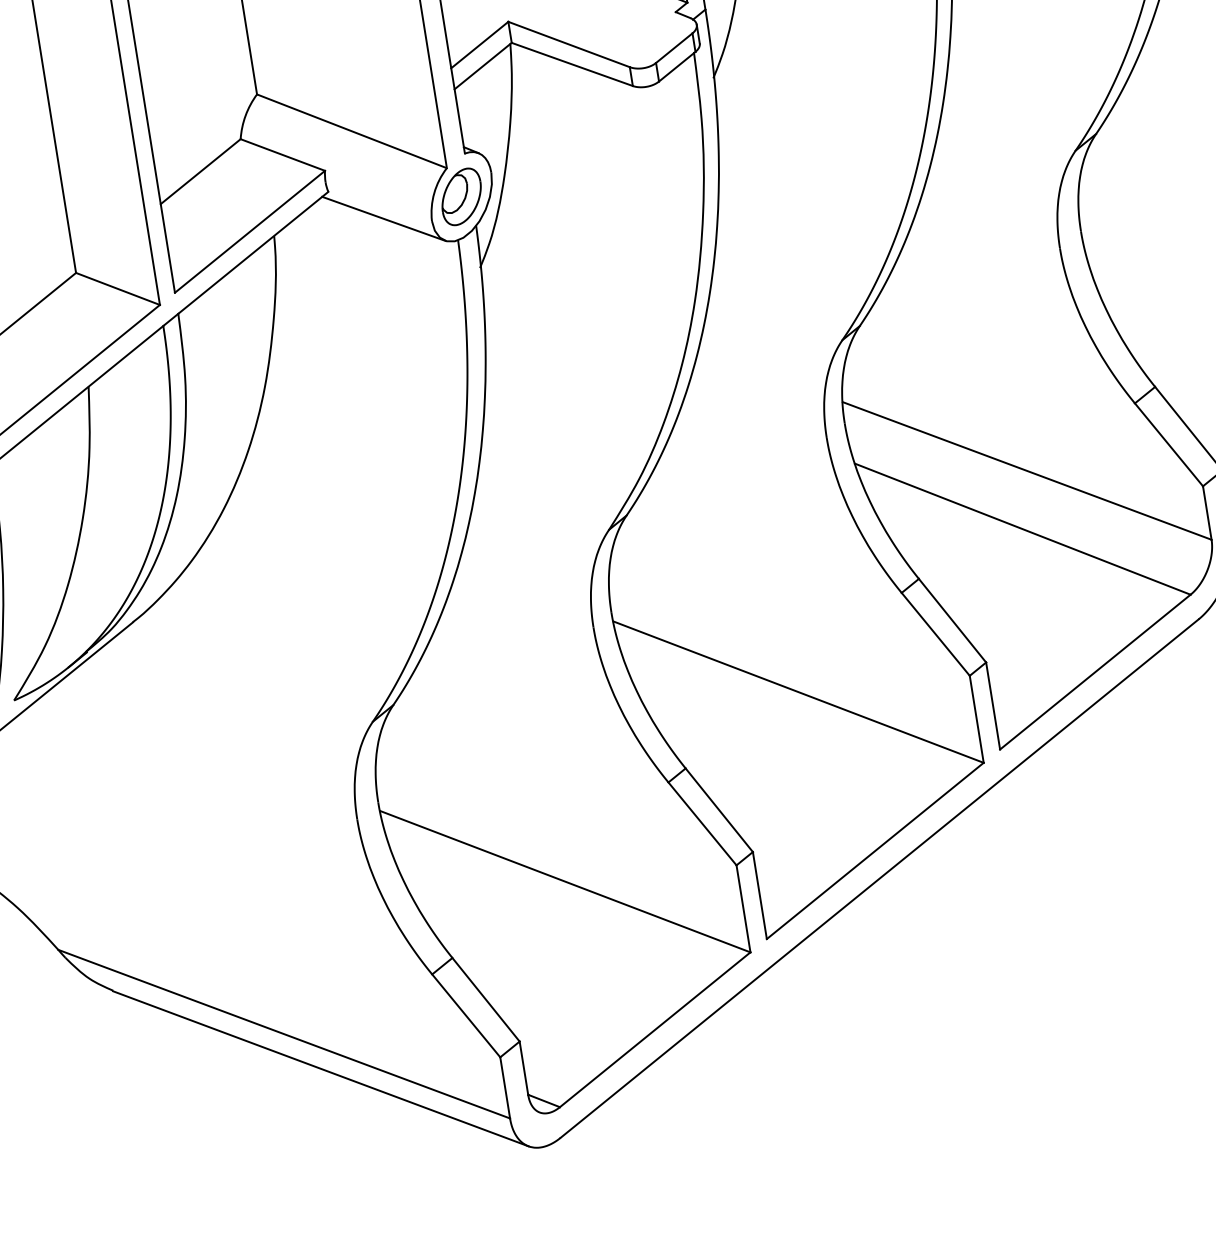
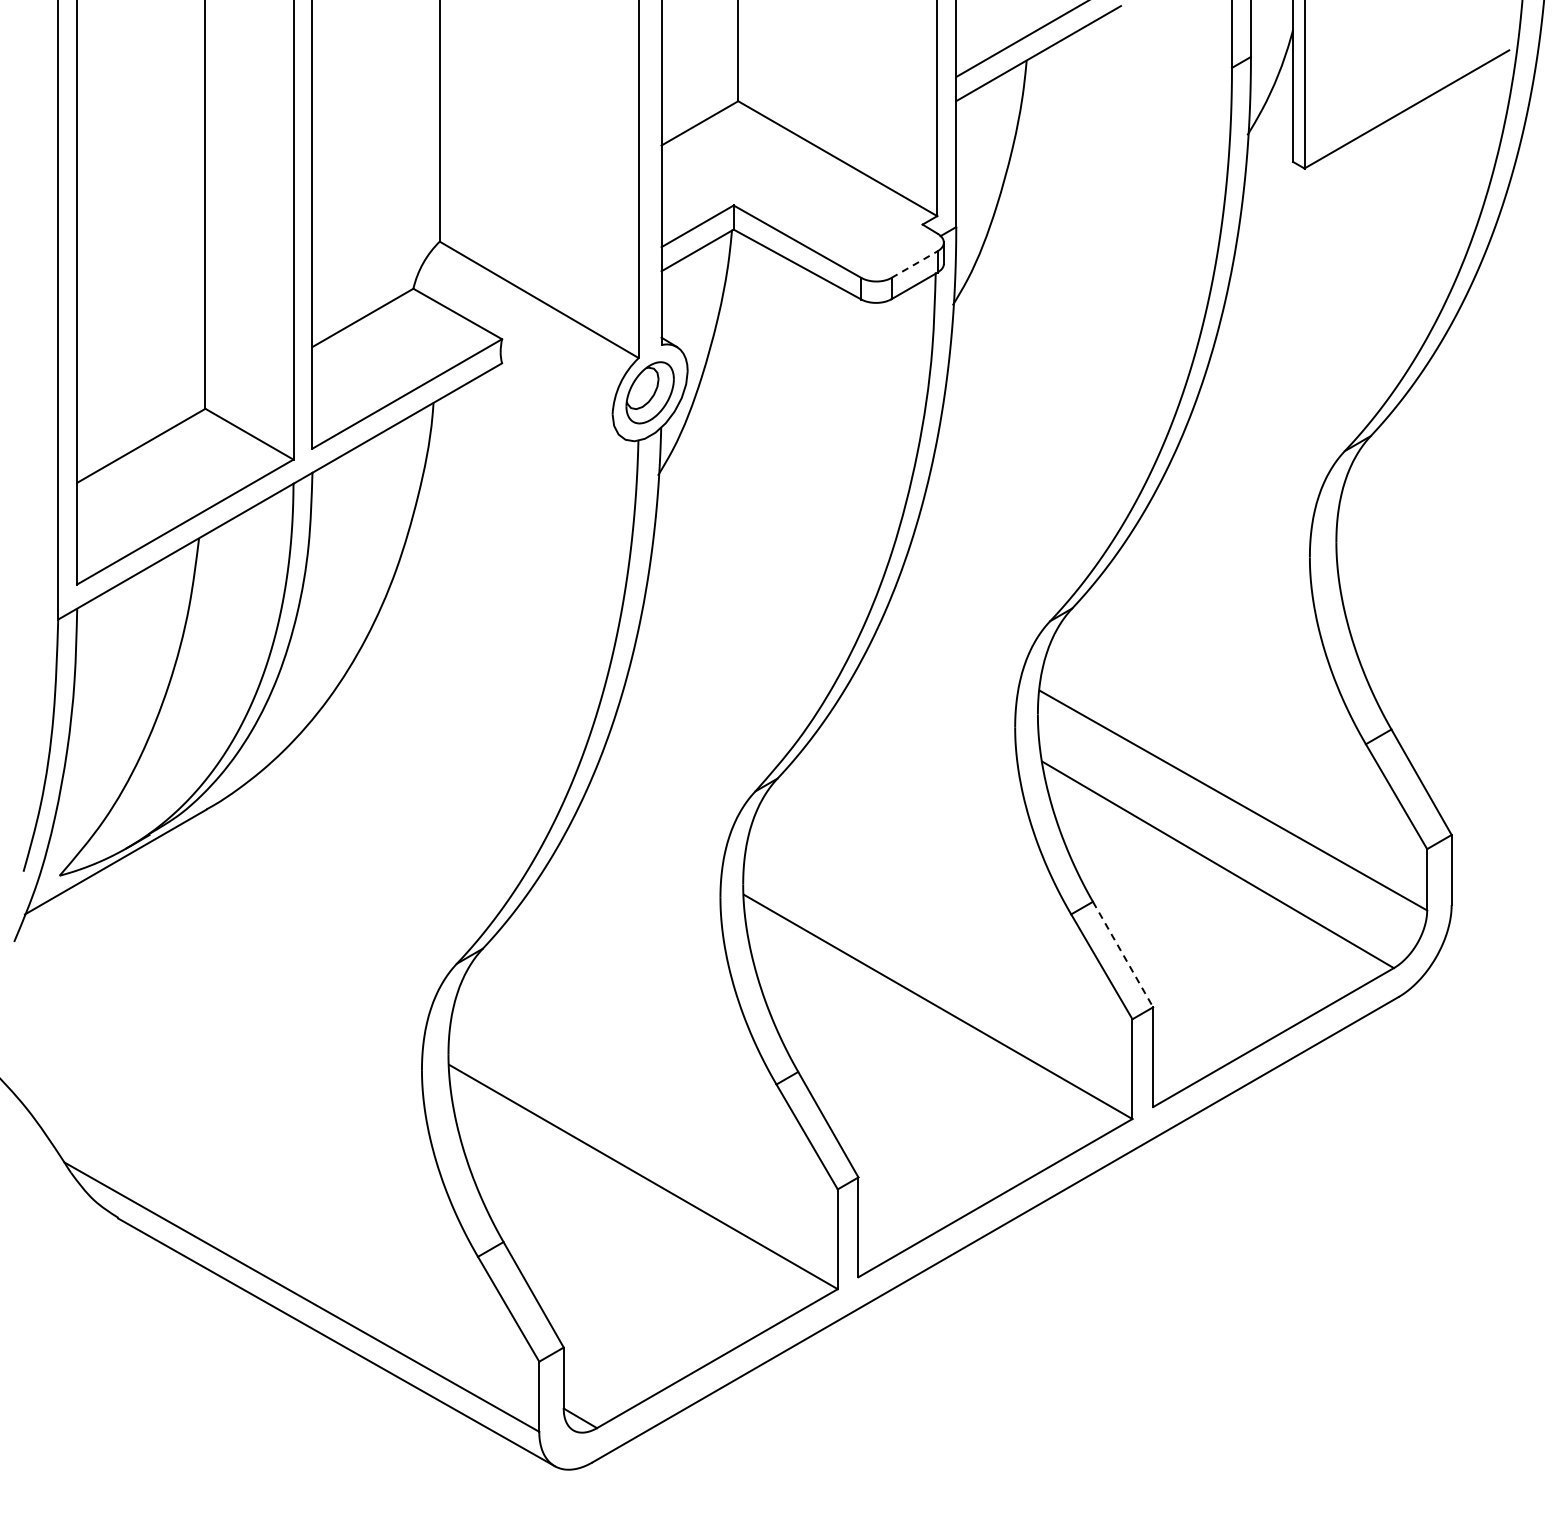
line: (674, 48) -> (914, 264), solid -> dashed
line: (383, 218) -> (558, 403), removed
line: (952, 620) -> (1123, 954), solid -> dashed

